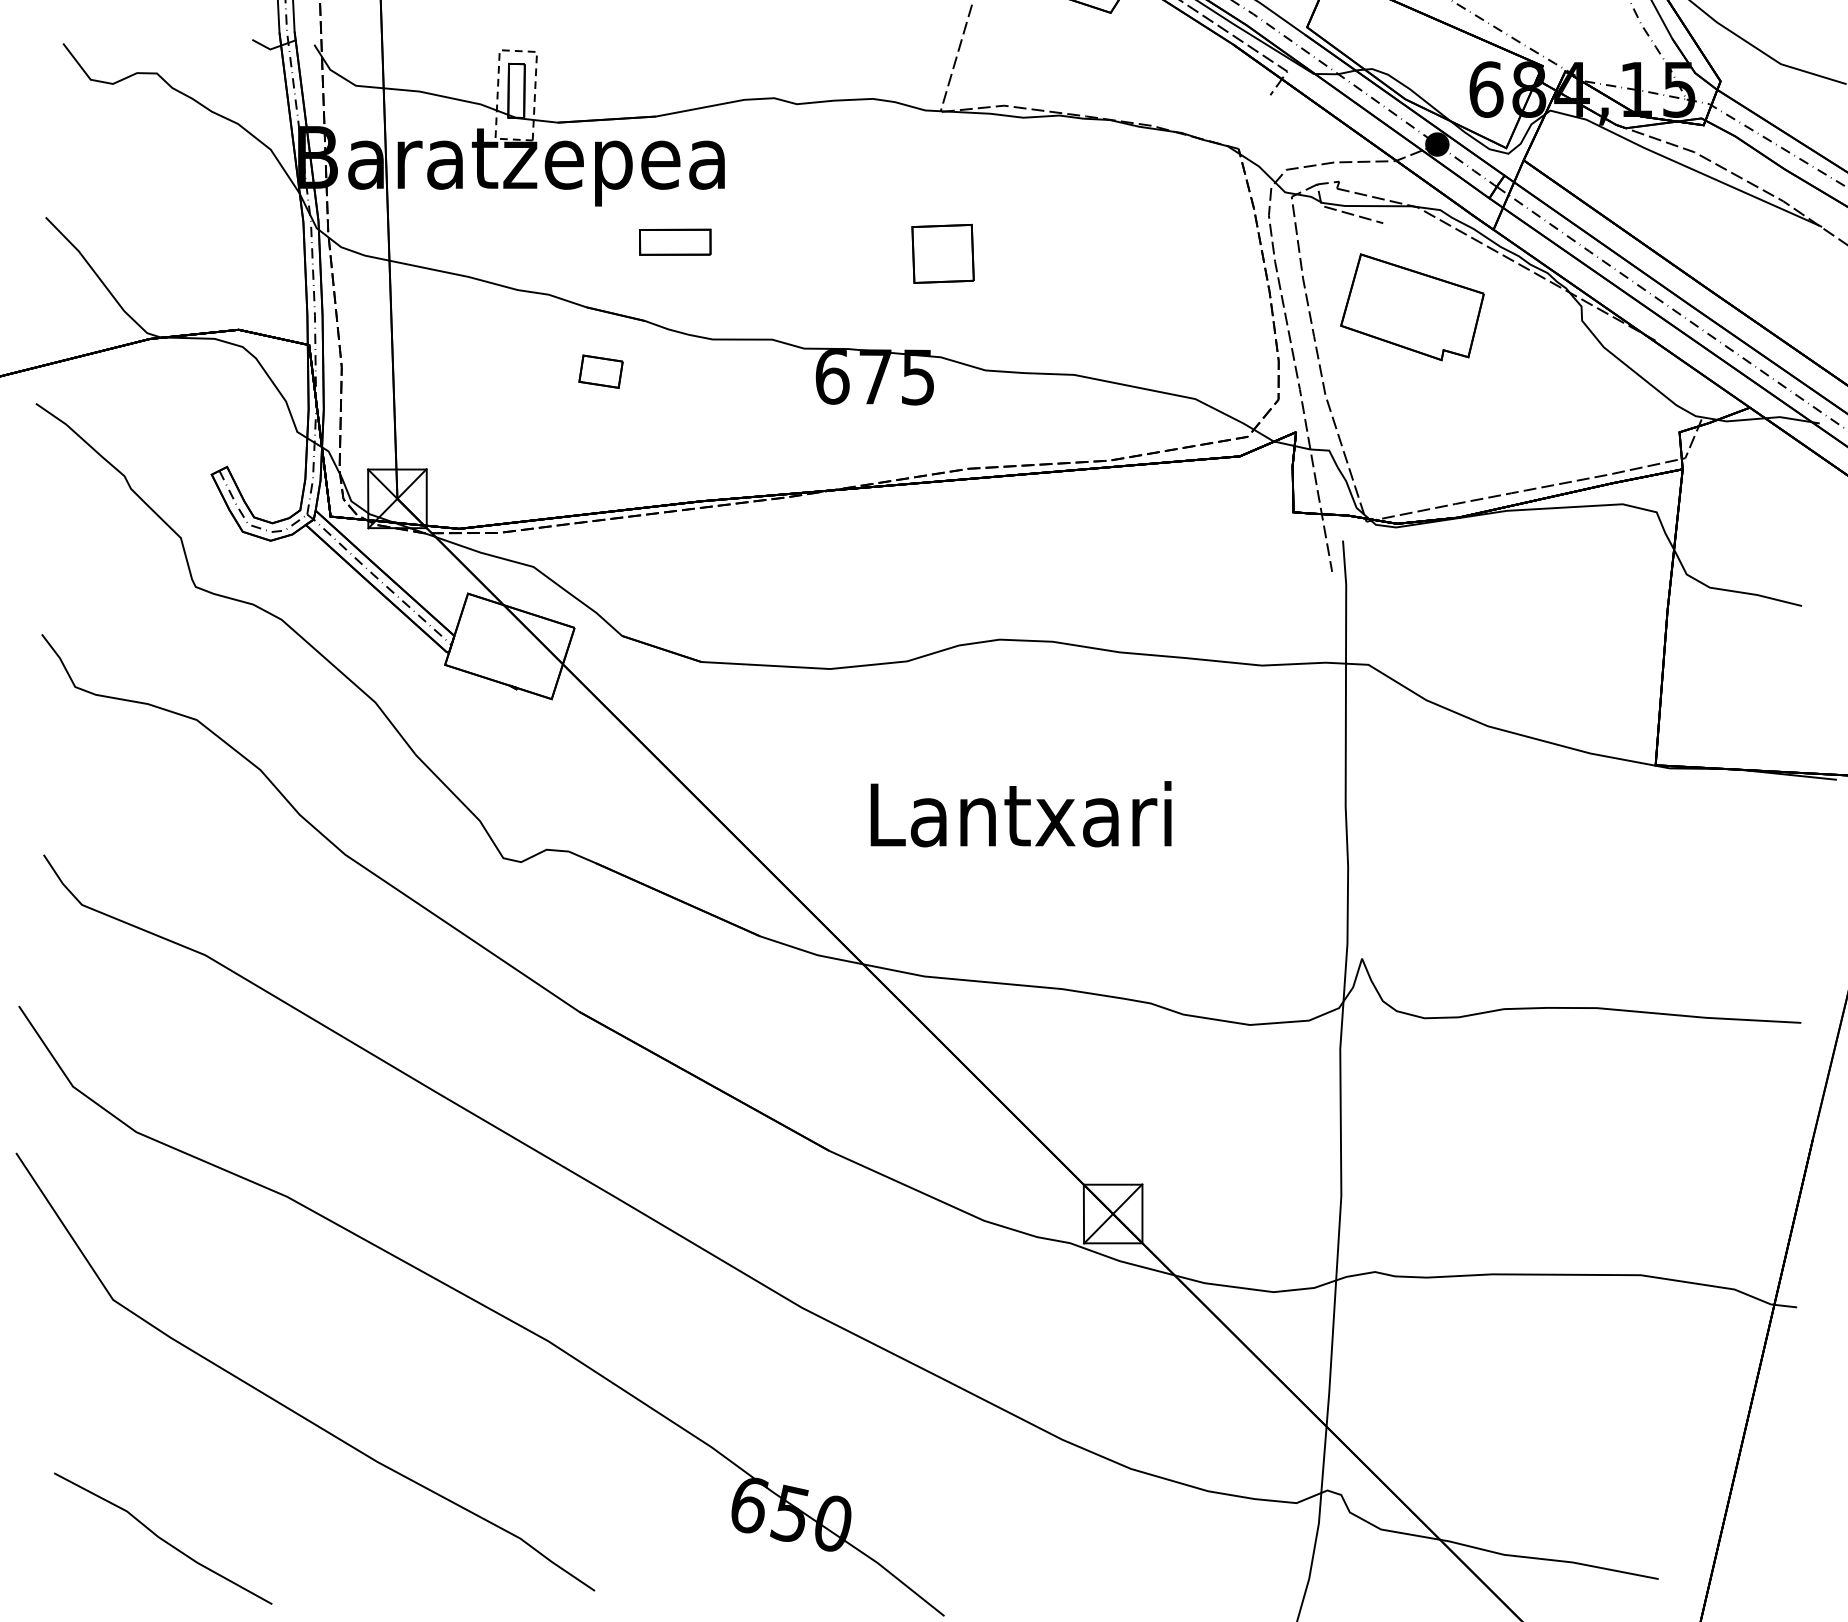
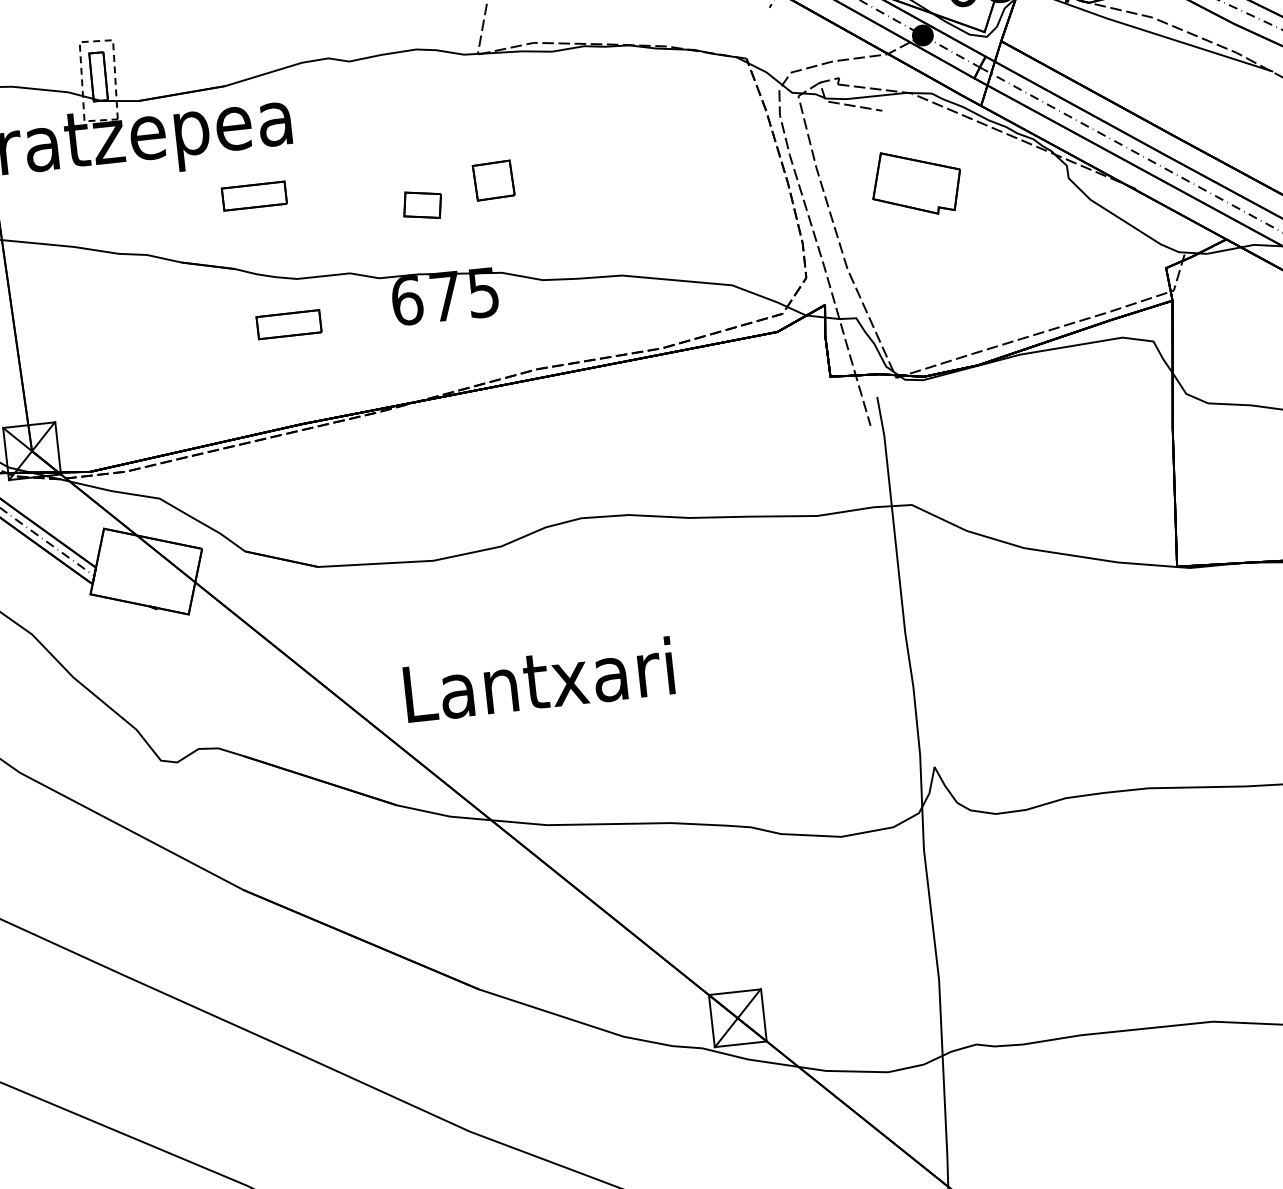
part: (942, 253) -> (493, 180), size x0.7
part: (1412, 307) -> (916, 182), size x0.7
part: (600, 371) -> (422, 205), moved
part: (698, 388) -> (289, 323), added
text: (1020, 814) -> (538, 680), moved

